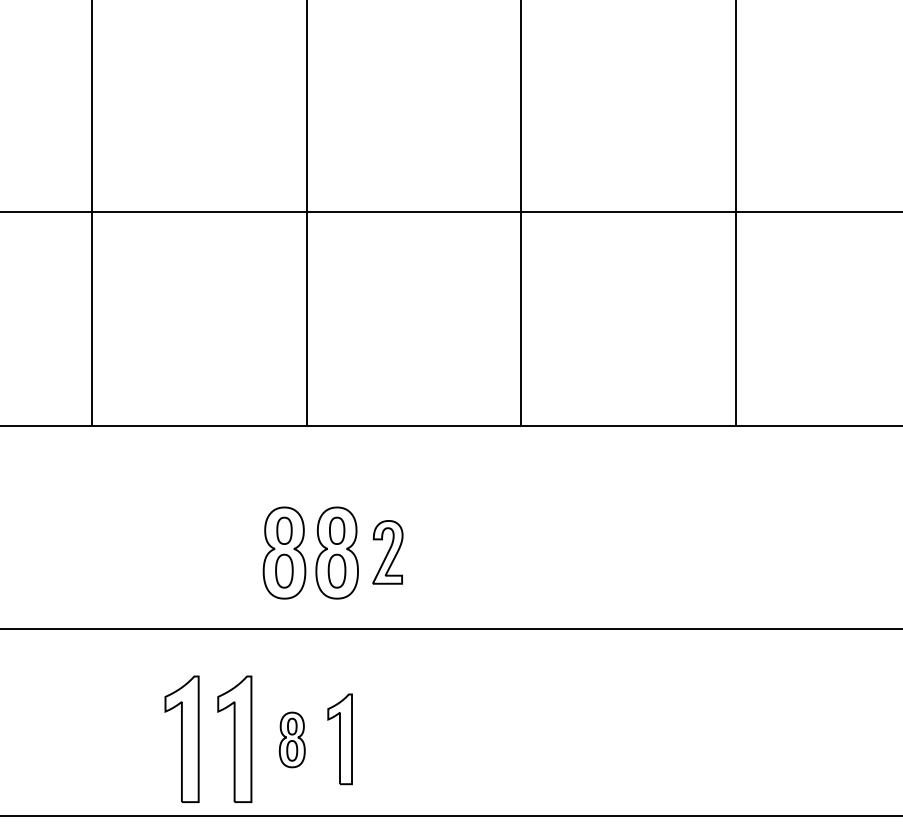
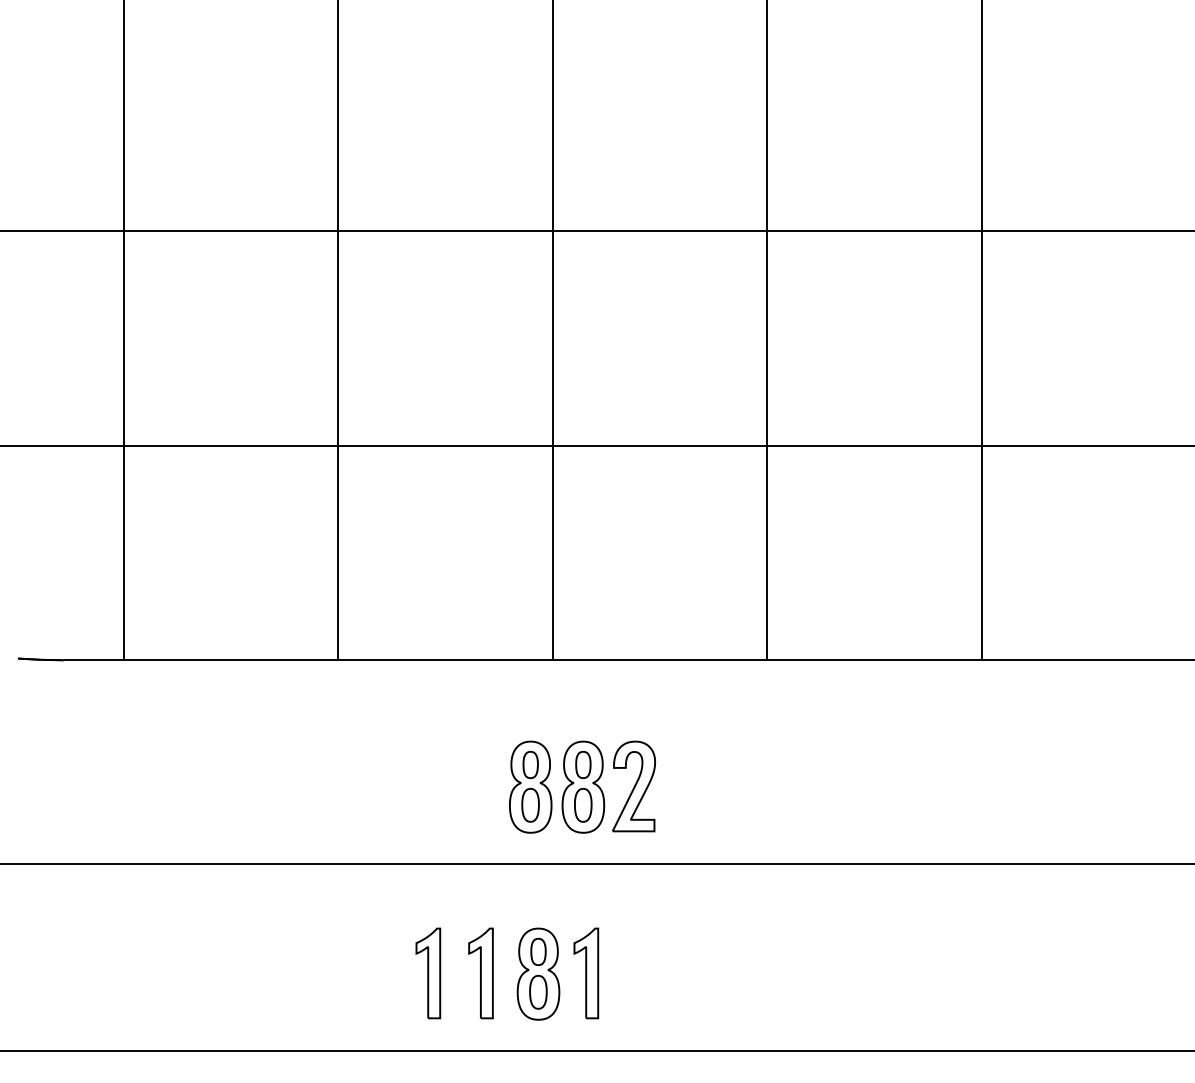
part: (387, 552) -> (633, 786), size x1.43
part: (182, 739) -> (428, 973), size x0.71
part: (234, 739) -> (480, 973), size x0.71
part: (292, 739) -> (538, 973), size x1.67

